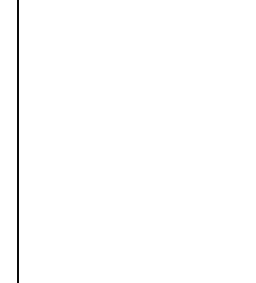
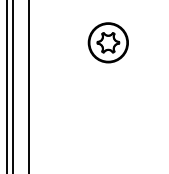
part: (152, 67) -> (107, 42), added

